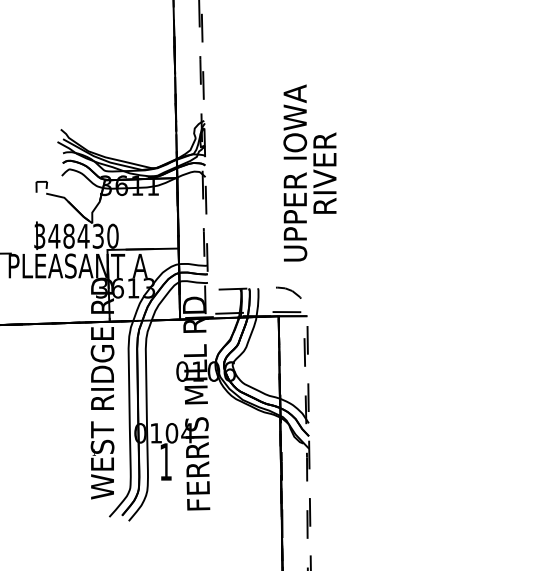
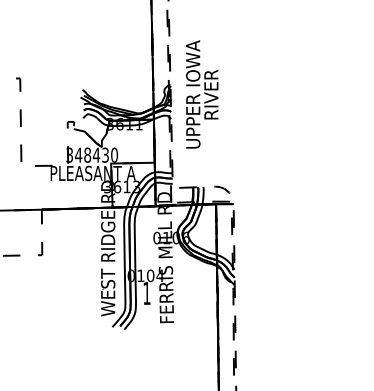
text: (310, 173) -> (202, 94), moved

